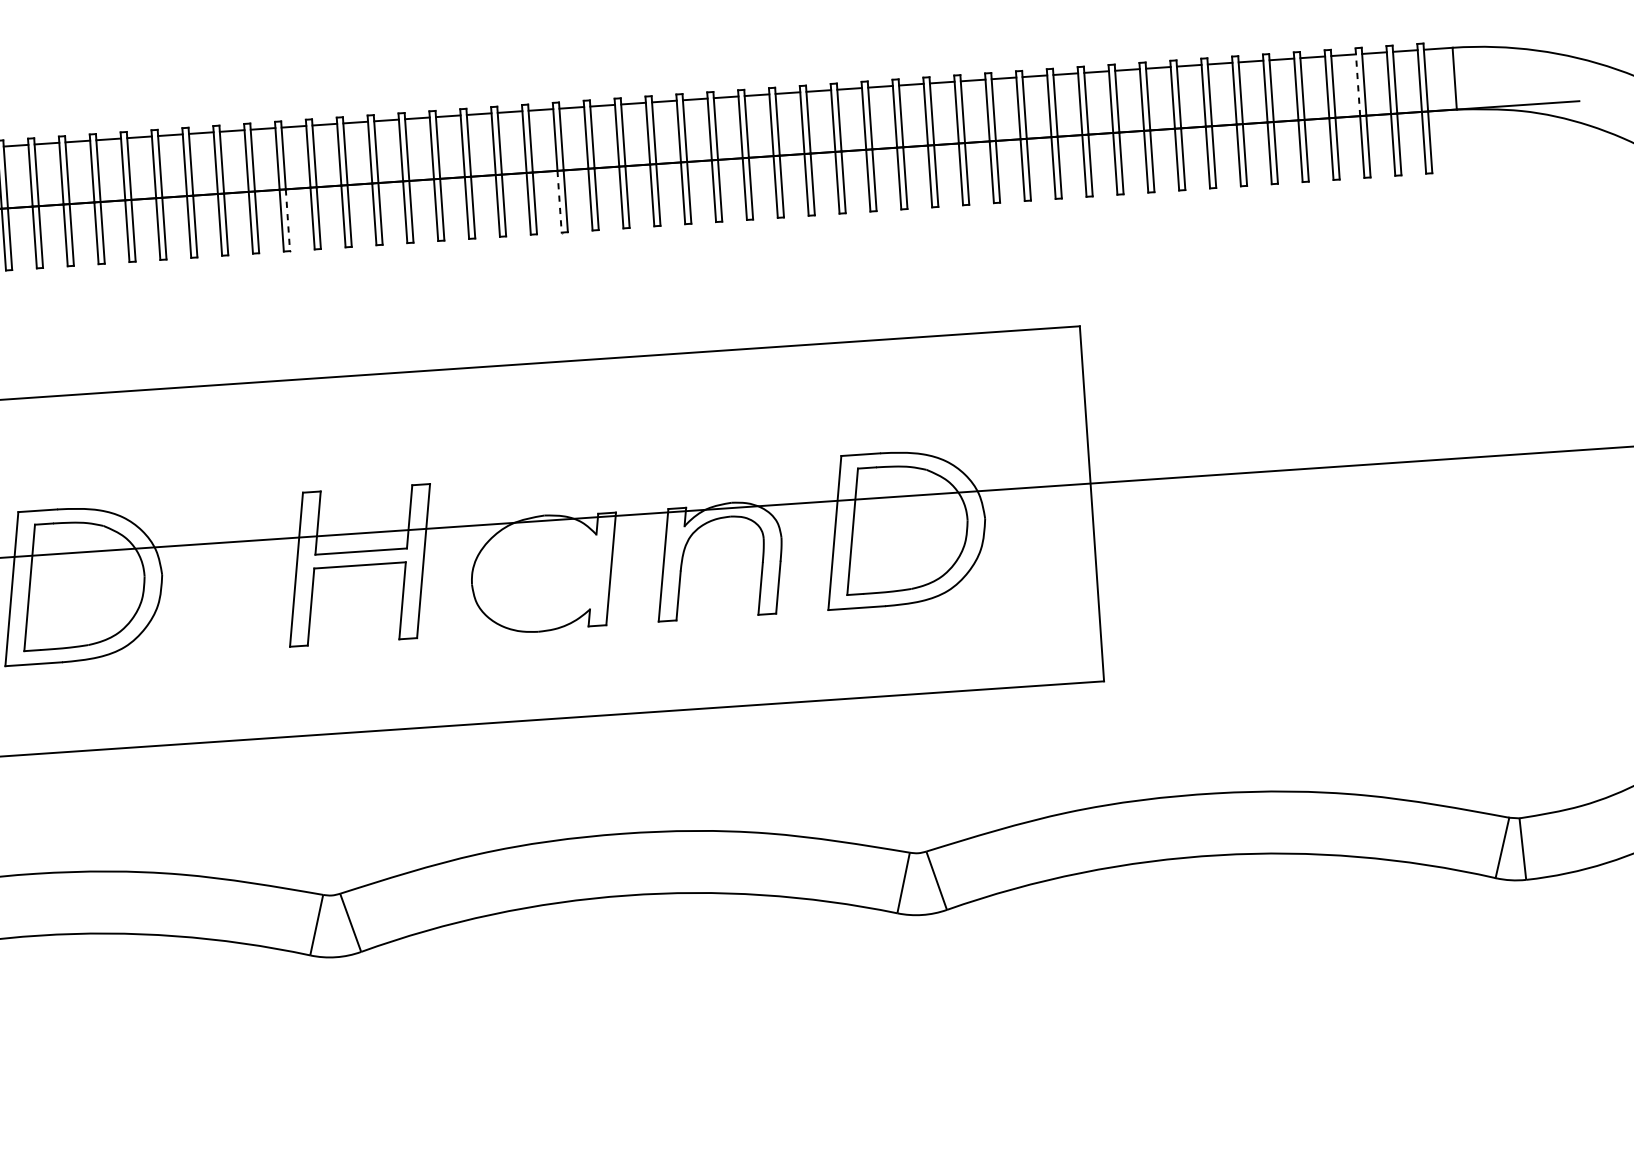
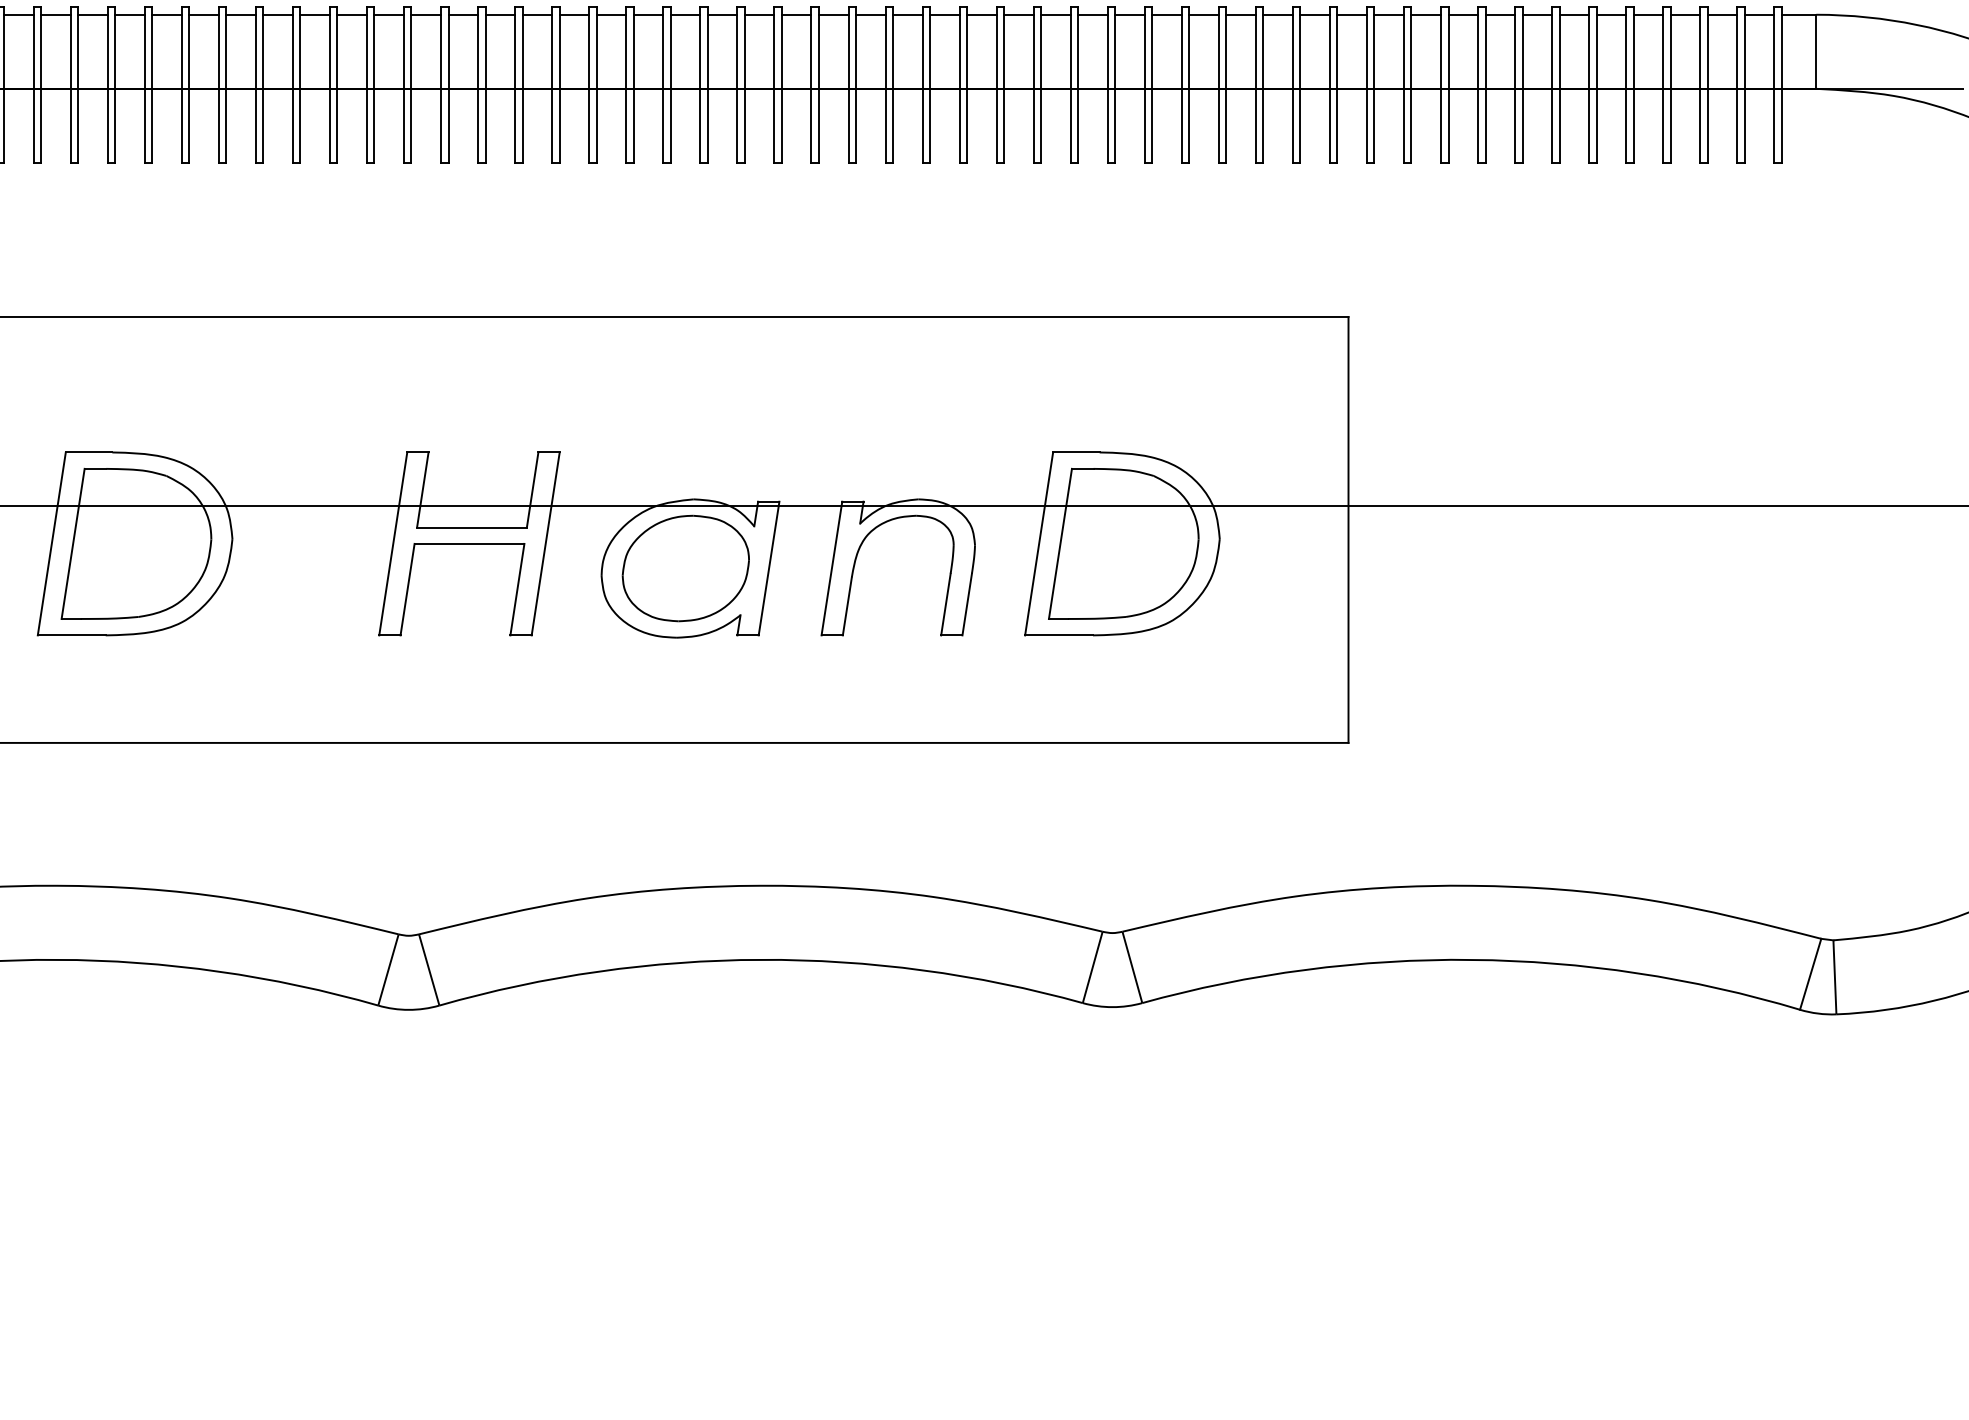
line: (1358, 82) -> (1700, 48), dashed -> solid
line: (559, 202) -> (737, 126), dashed -> solid
line: (287, 220) -> (411, 126), dashed -> solid
part: (541, 573) -> (685, 568), added

